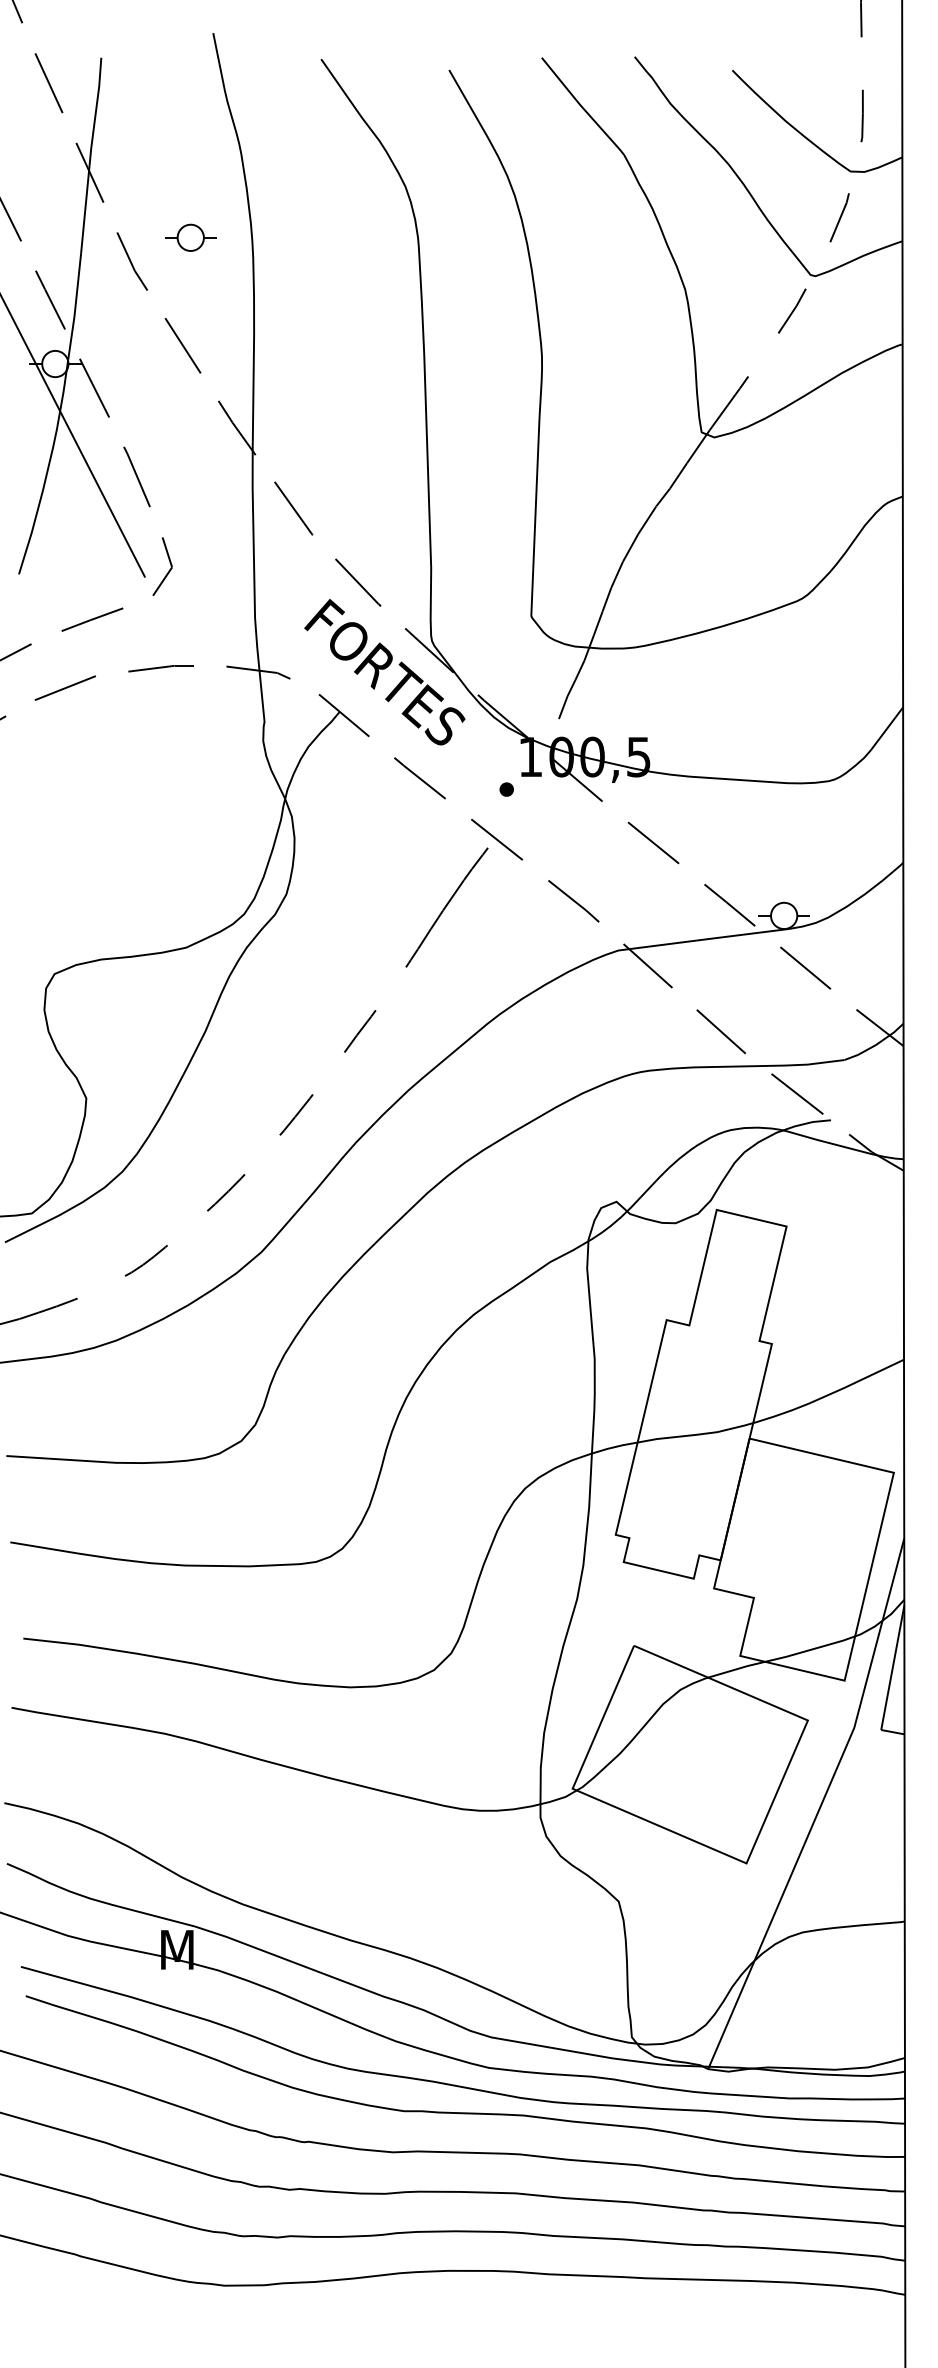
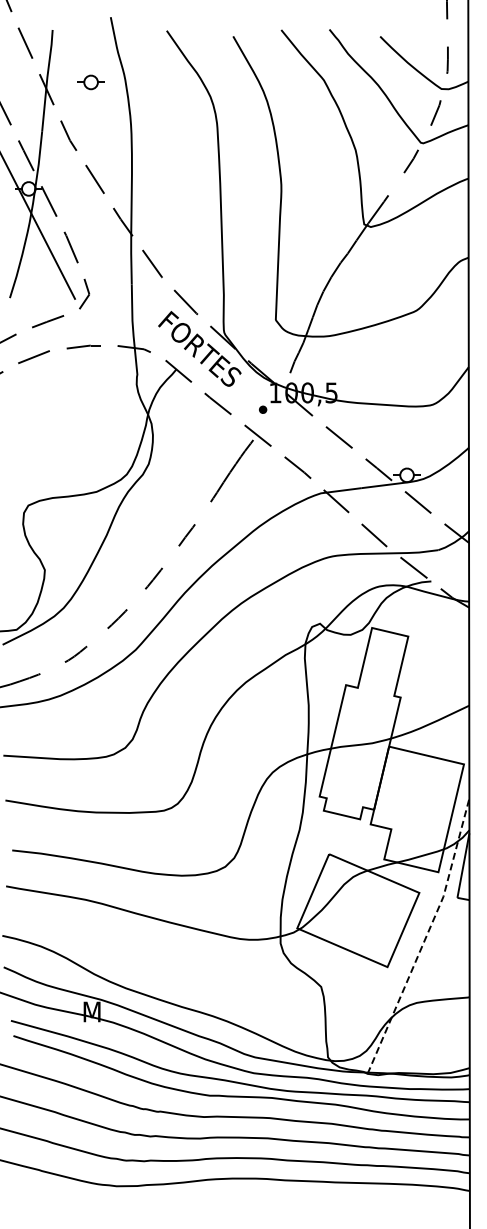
part: (189, 237) -> (90, 82), moved
line: (819, 1808) -> (425, 938), solid -> dashed

